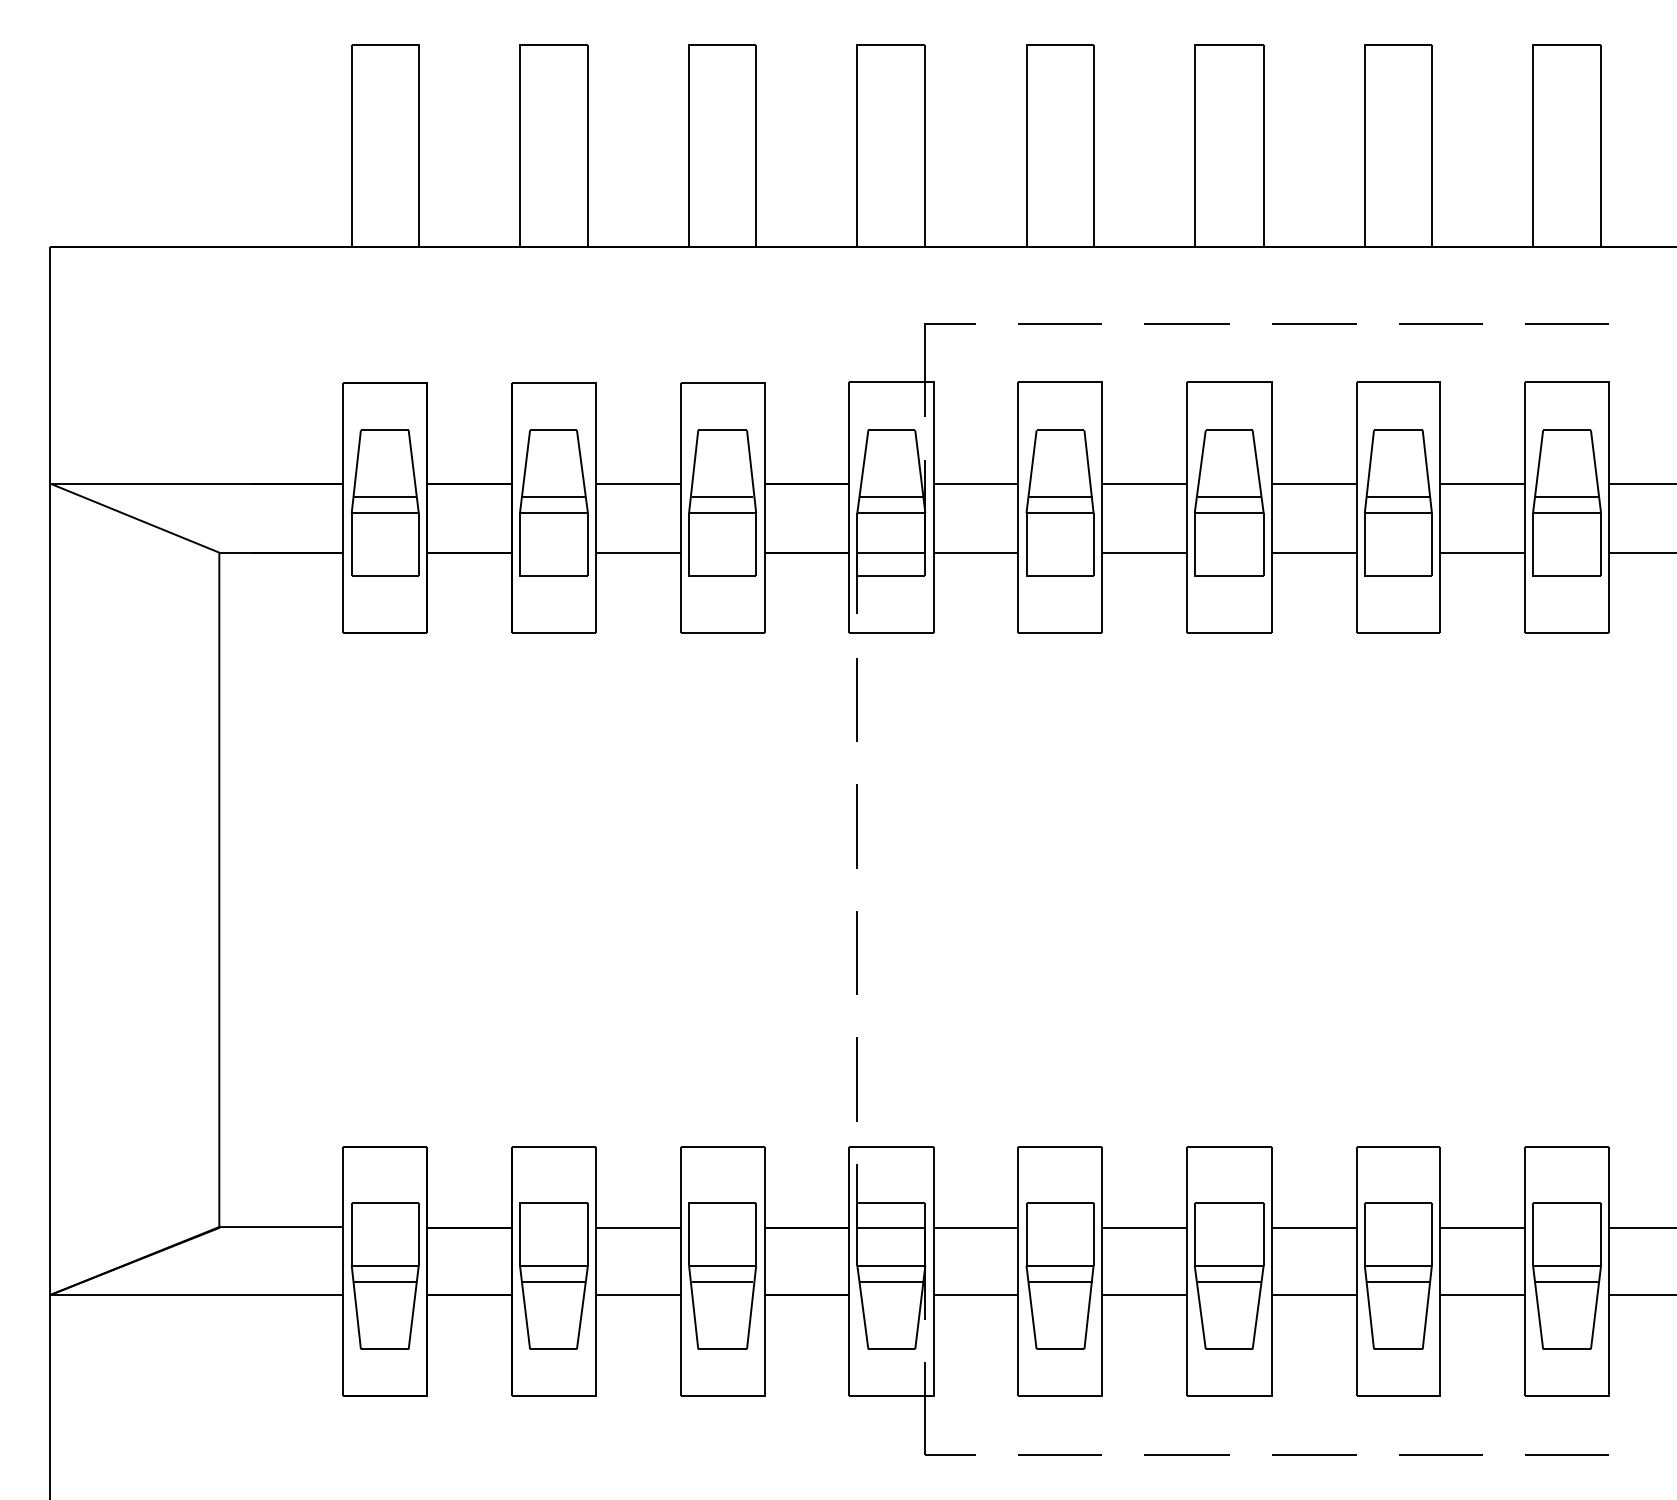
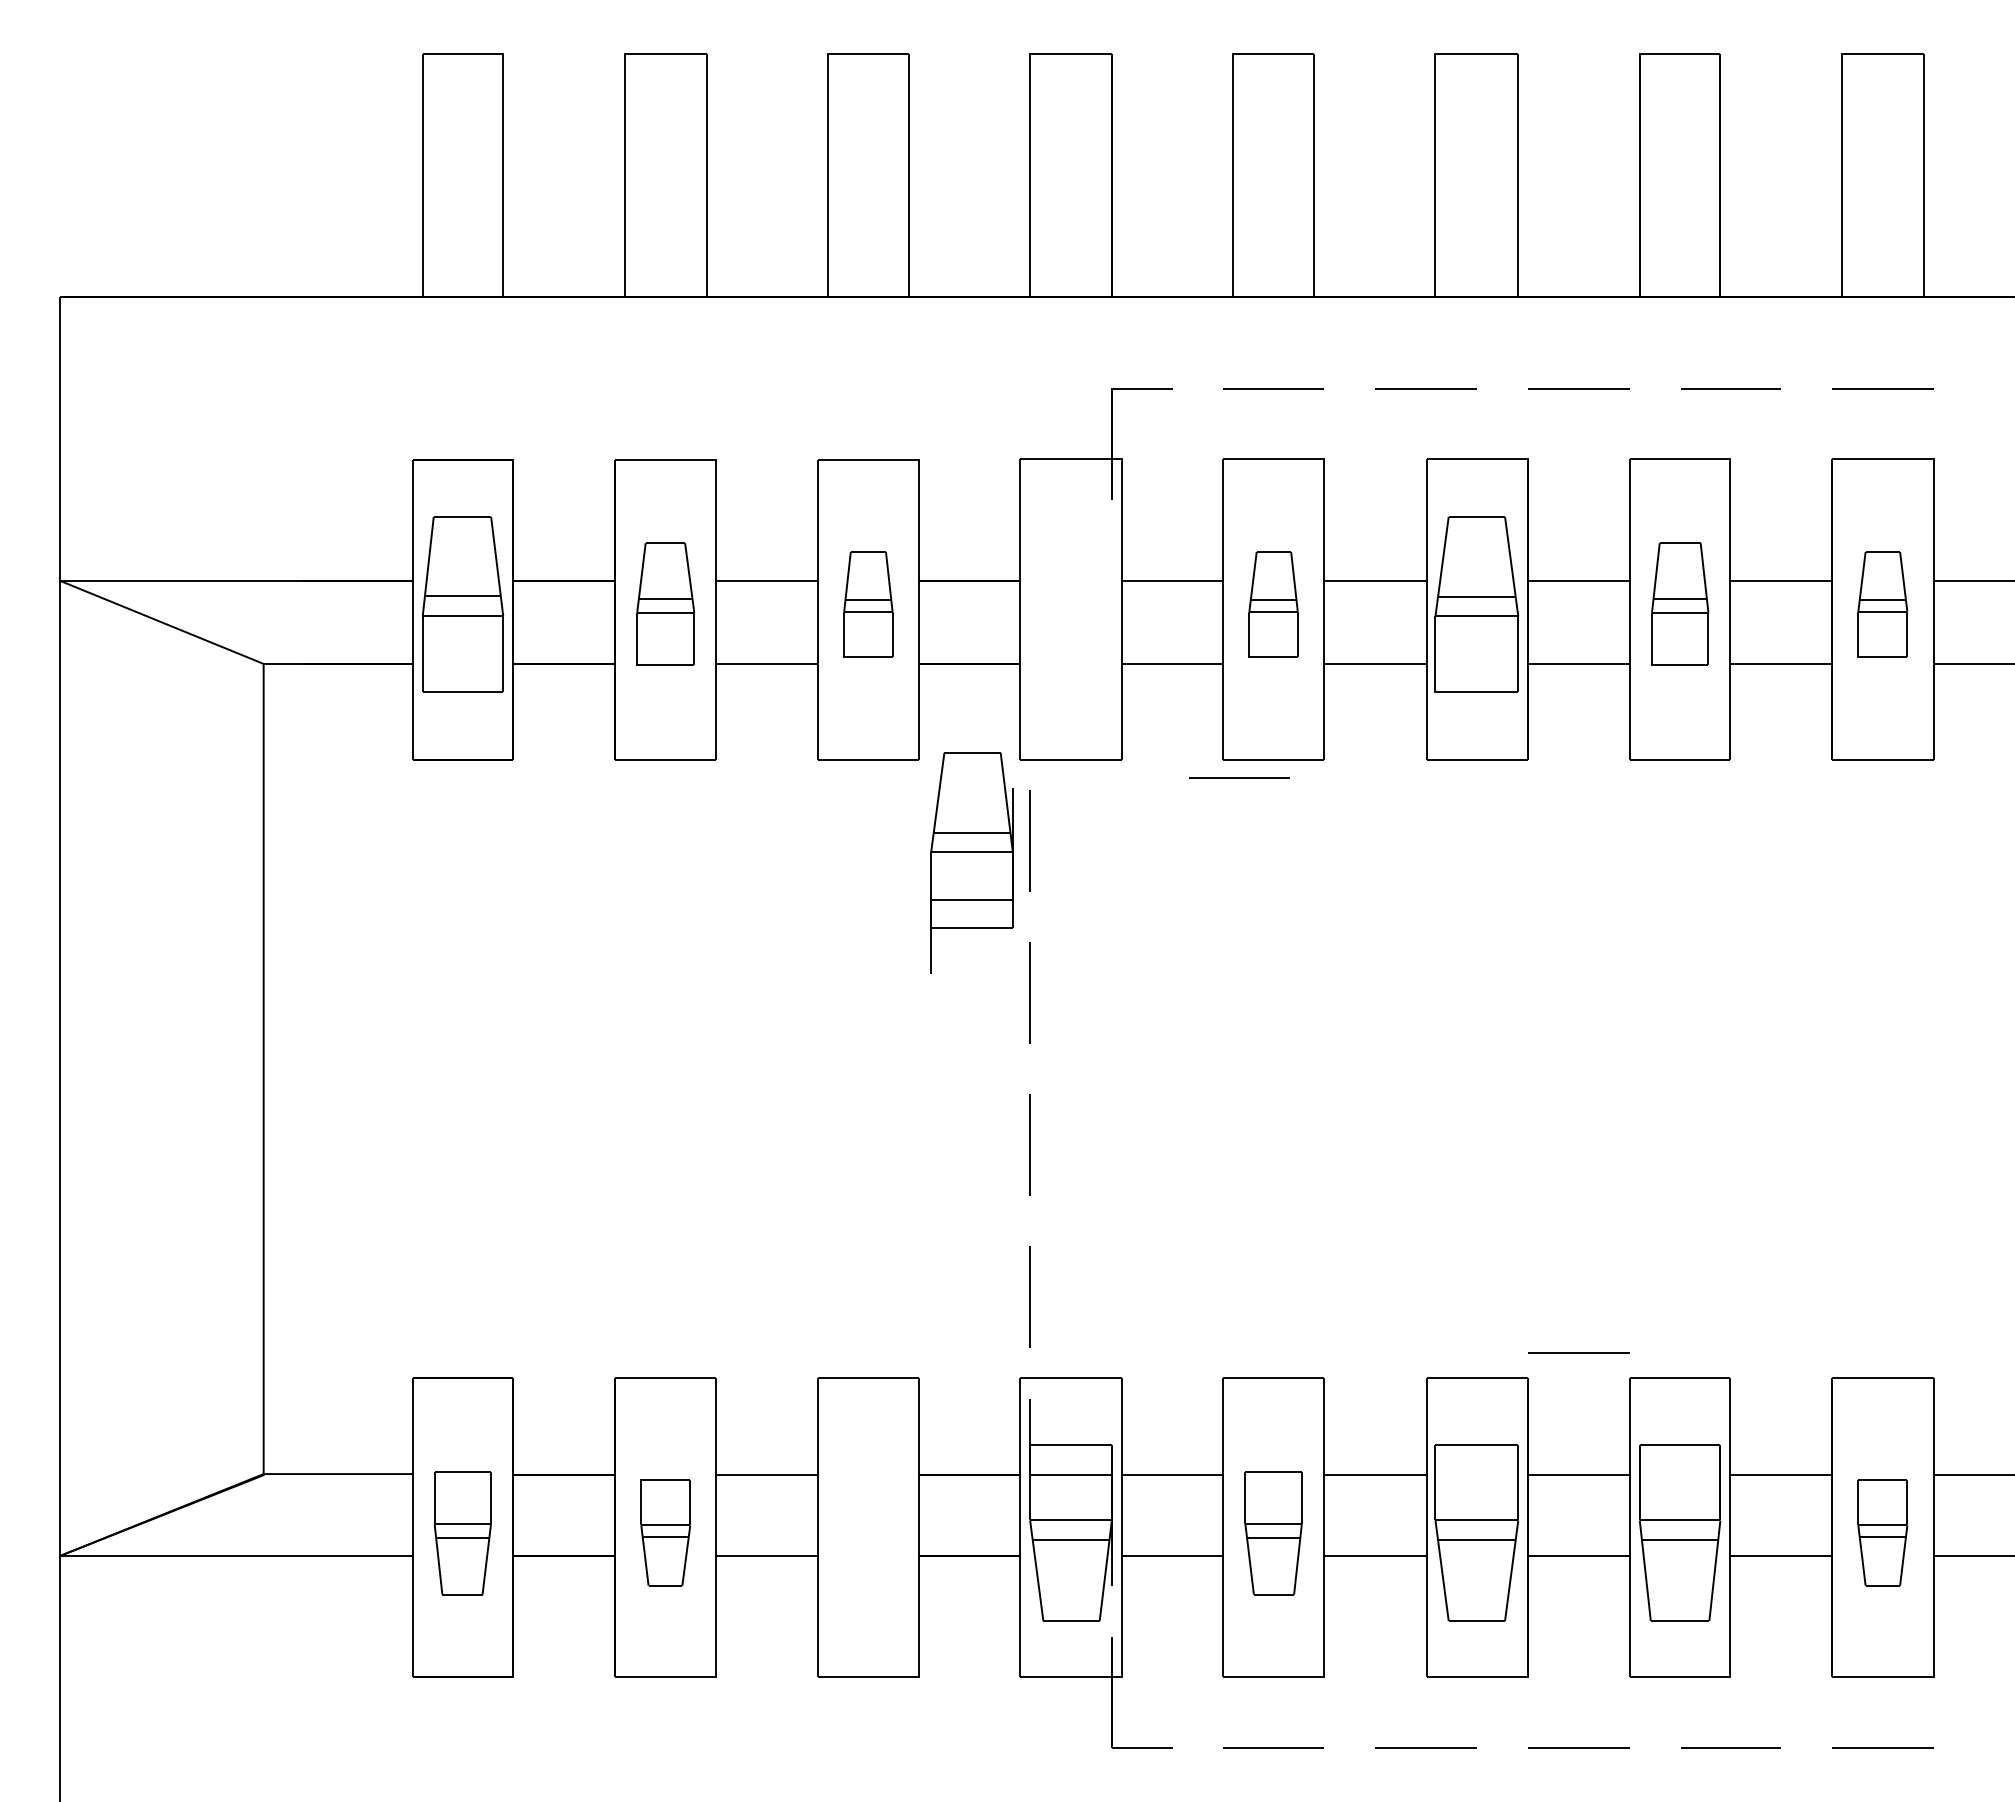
part: (553, 503) -> (665, 604), size x0.7
part: (722, 503) -> (868, 604), size x0.6
part: (1059, 503) -> (1273, 604), size x0.6
part: (1398, 503) -> (1680, 604), size x0.7
part: (1566, 503) -> (1882, 604), size x0.6
part: (890, 521) -> (971, 862), moved
line: (1031, 647) -> (1239, 777), added
line: (1313, 1125) -> (1578, 1352), added
part: (384, 1275) -> (462, 1532), size x0.7
part: (553, 1275) -> (665, 1532), size x0.6
part: (722, 1275) -> (868, 1532), removed
part: (1059, 1275) -> (1273, 1532), size x0.7
part: (1566, 1275) -> (1882, 1532), size x0.6

